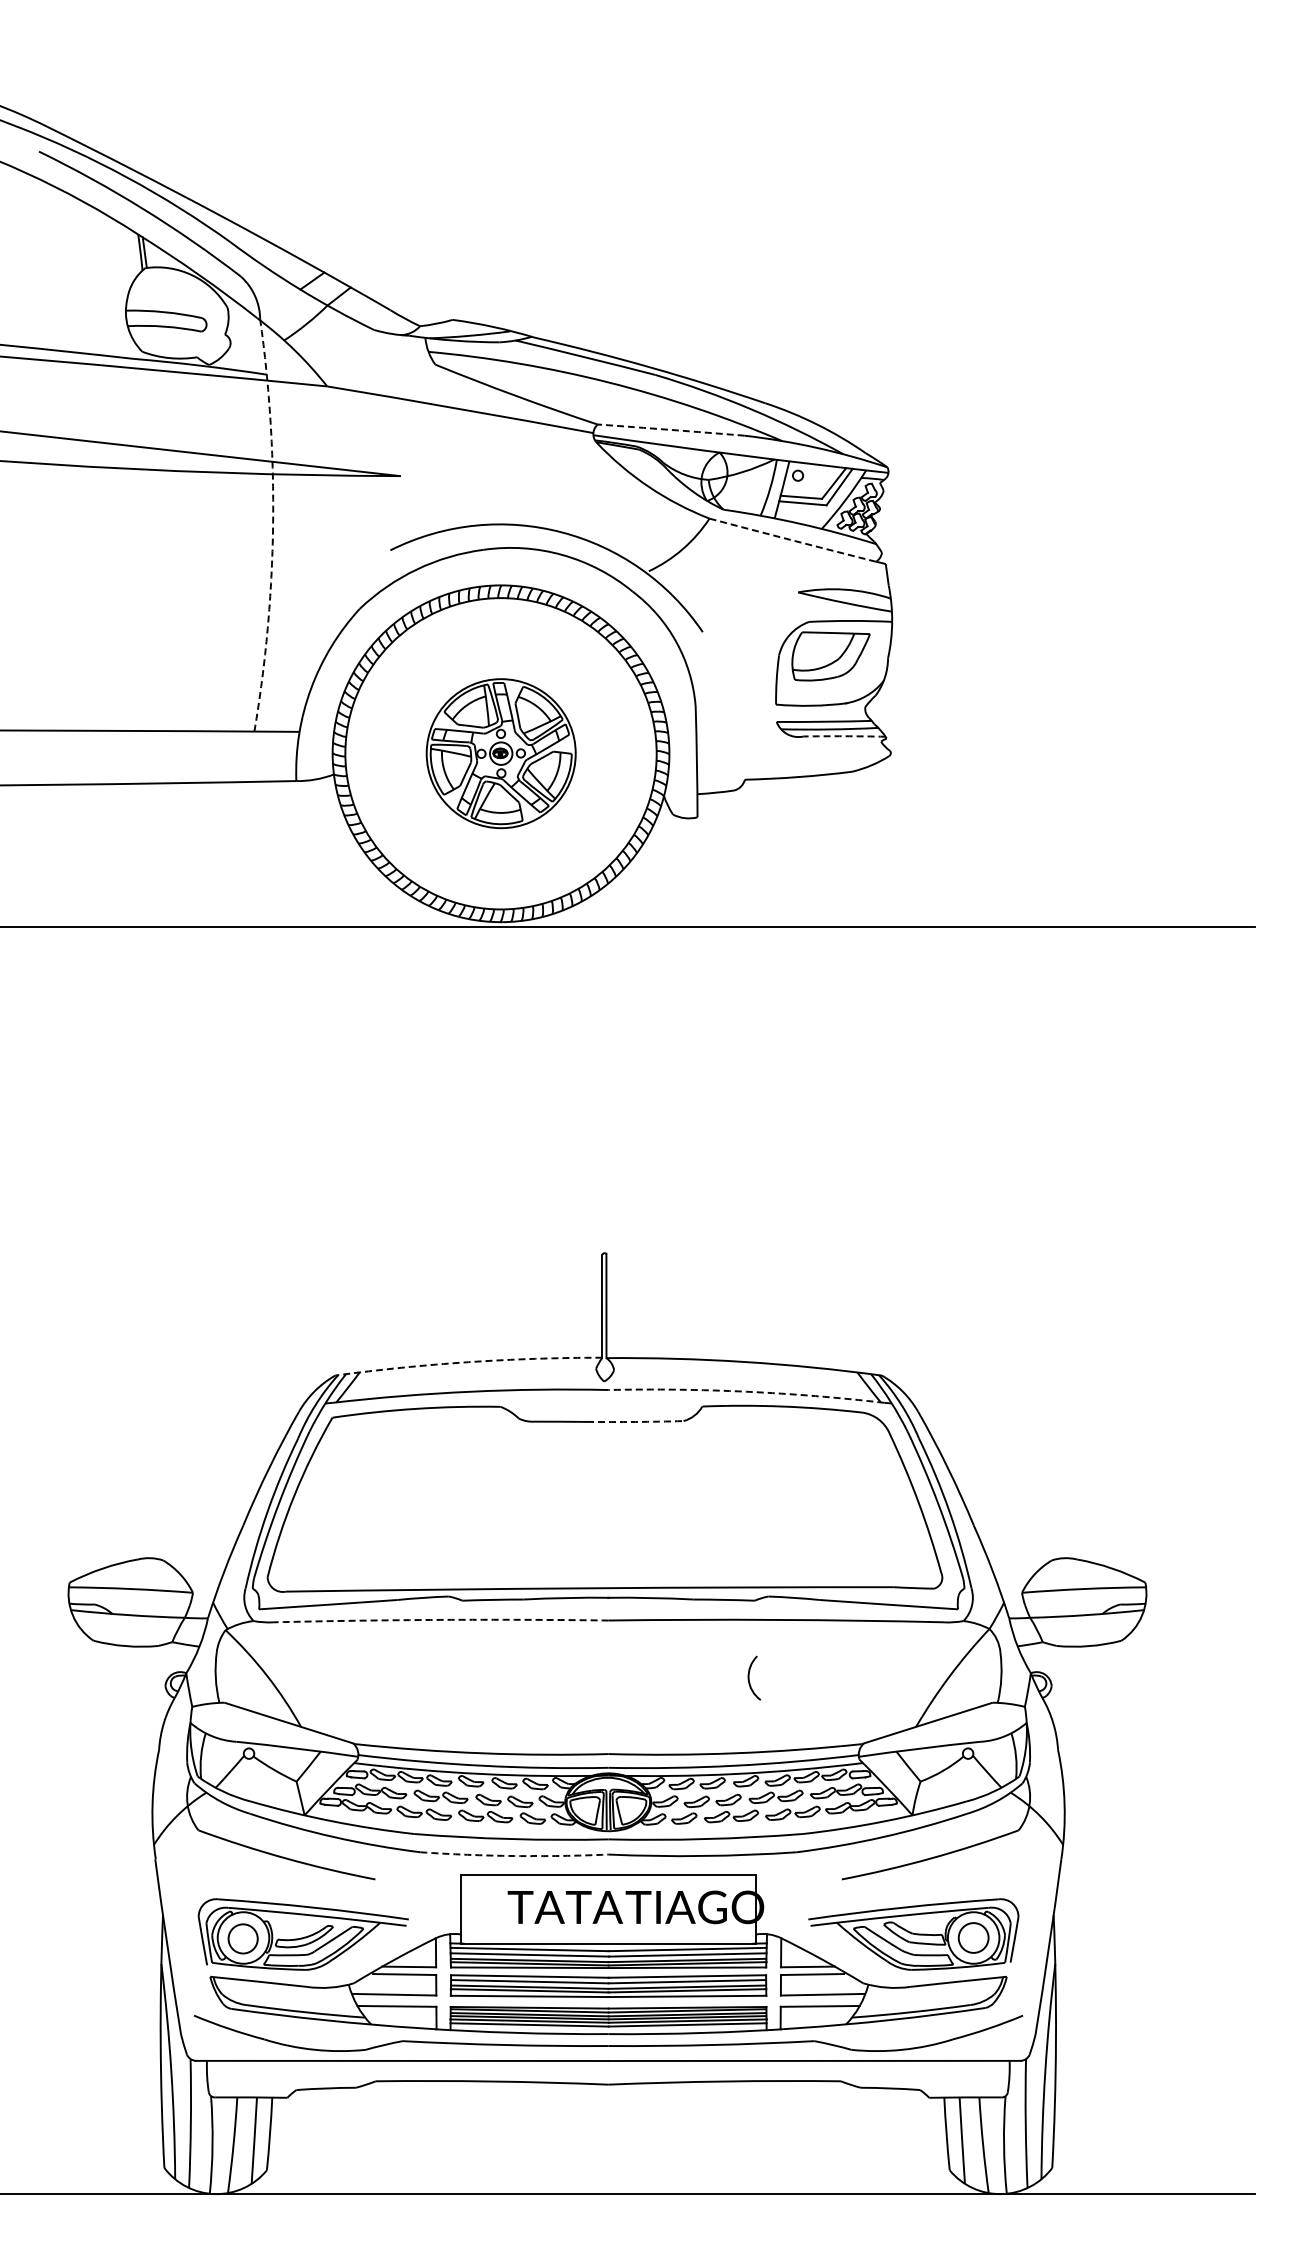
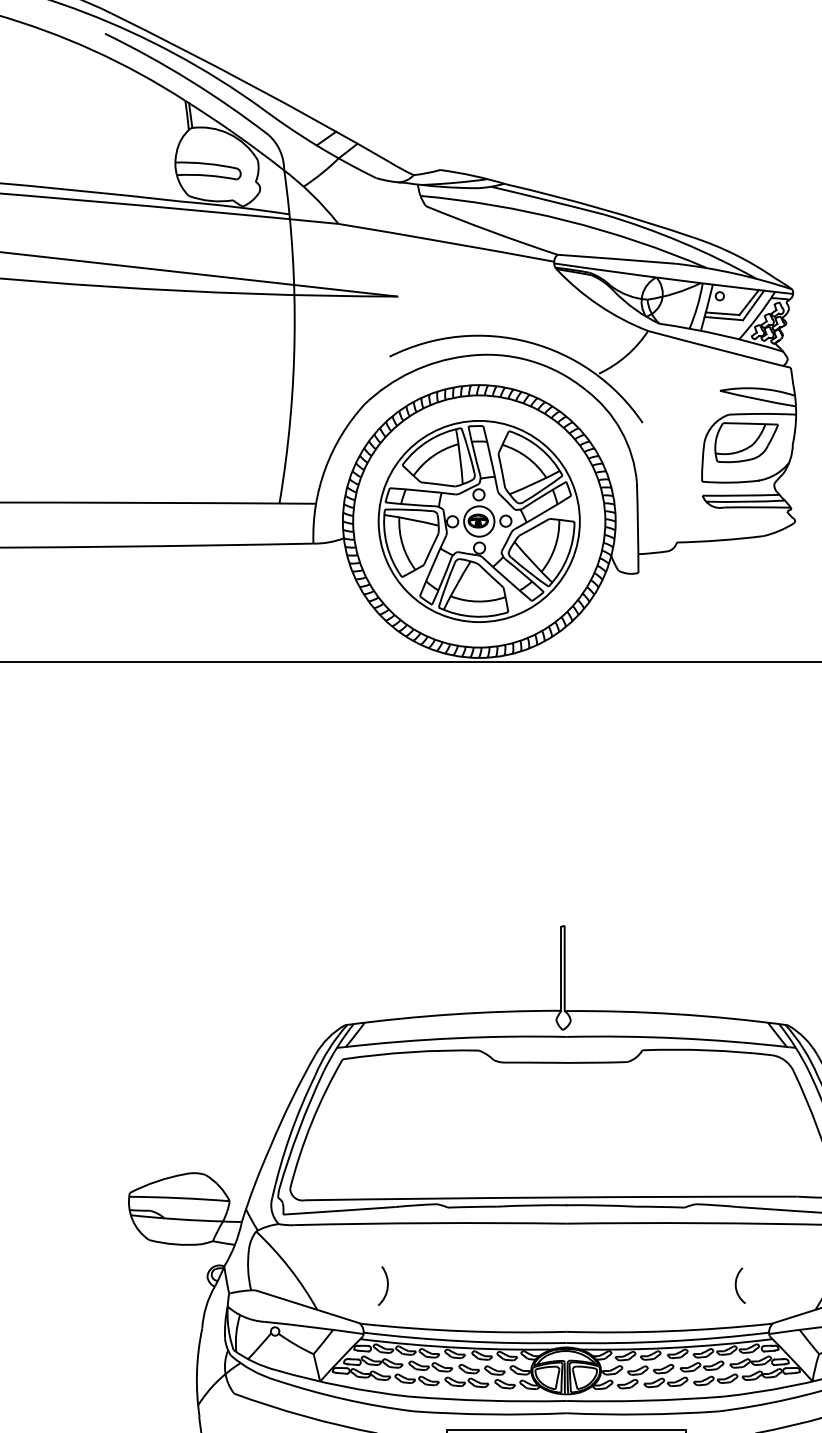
arc: (671, 429) -> (617, 258), dashed -> solid
arc: (273, 525) -> (294, 336), dashed -> solid
arc: (792, 540) -> (715, 348), dashed -> solid
arc: (844, 736) -> (757, 507), dashed -> solid
part: (501, 753) -> (479, 521), size x1.67
arc: (468, 1362) -> (452, 1014), dashed -> solid
arc: (746, 1391) -> (678, 1038), dashed -> solid
arc: (635, 1421) -> (588, 1062), dashed -> solid
arc: (440, 1619) -> (430, 1222), dashed -> solid
arc: (749, 1677) -> (736, 1285), moved
arc: (387, 1697) -> (387, 1286), added
arc: (514, 1856) -> (490, 1414), dashed -> solid

